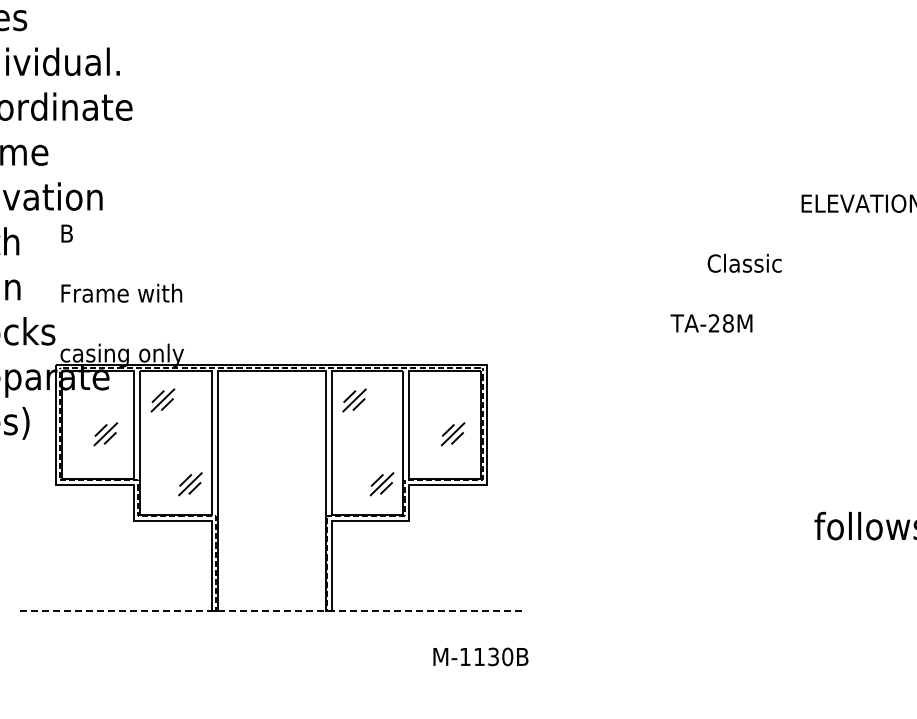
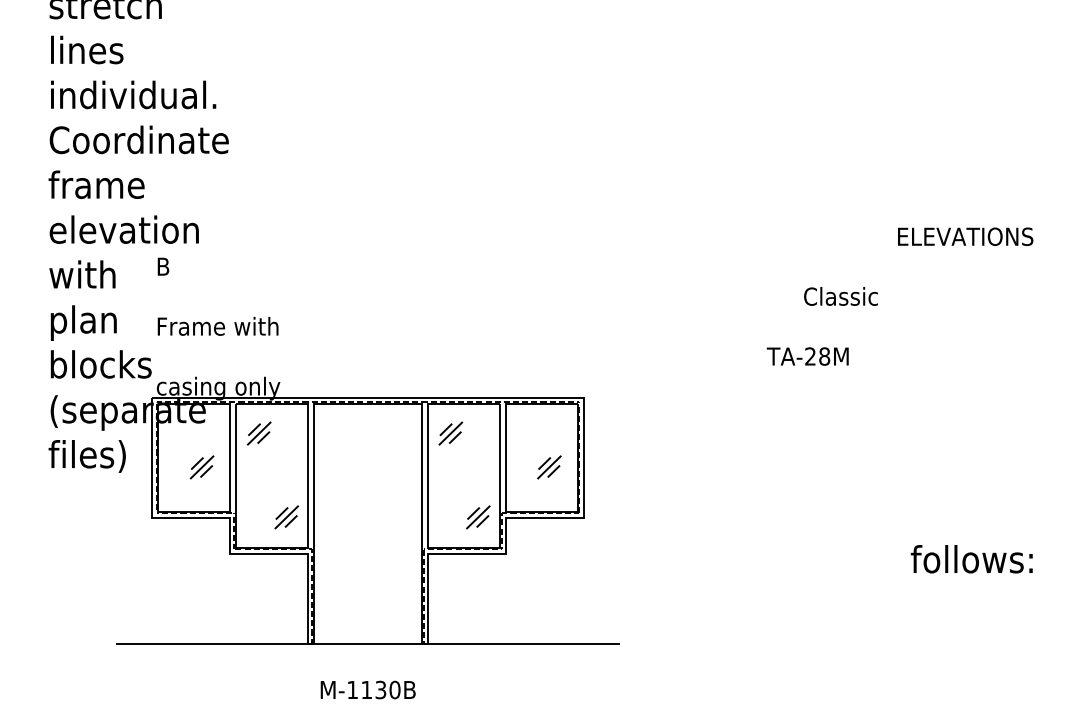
line: (272, 611) -> (368, 644), dashed -> solid
text: (480, 656) -> (367, 689), moved

